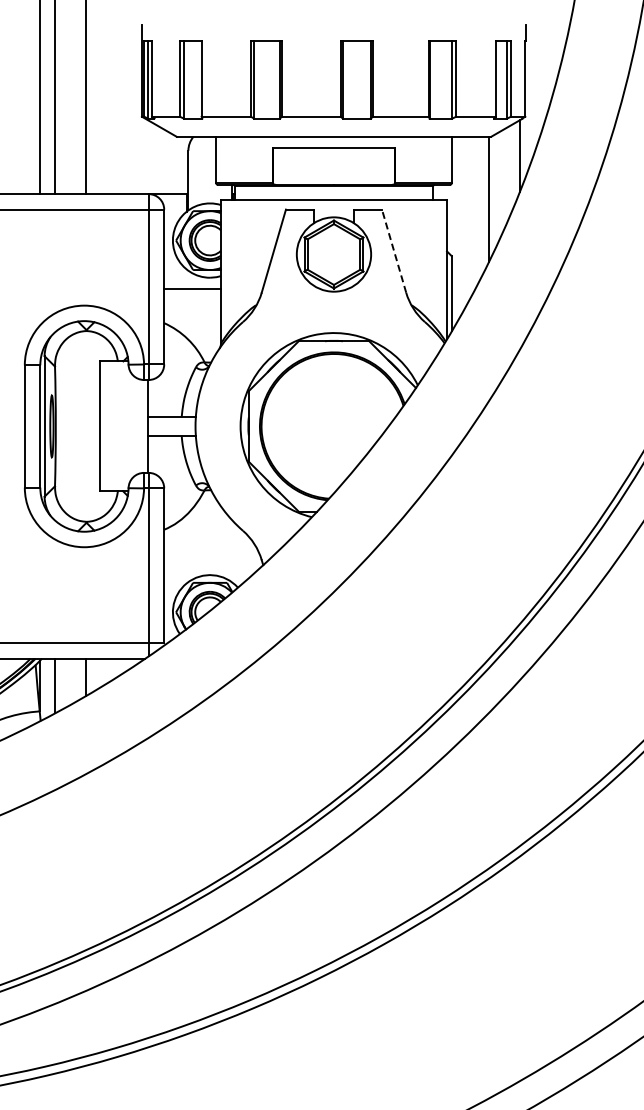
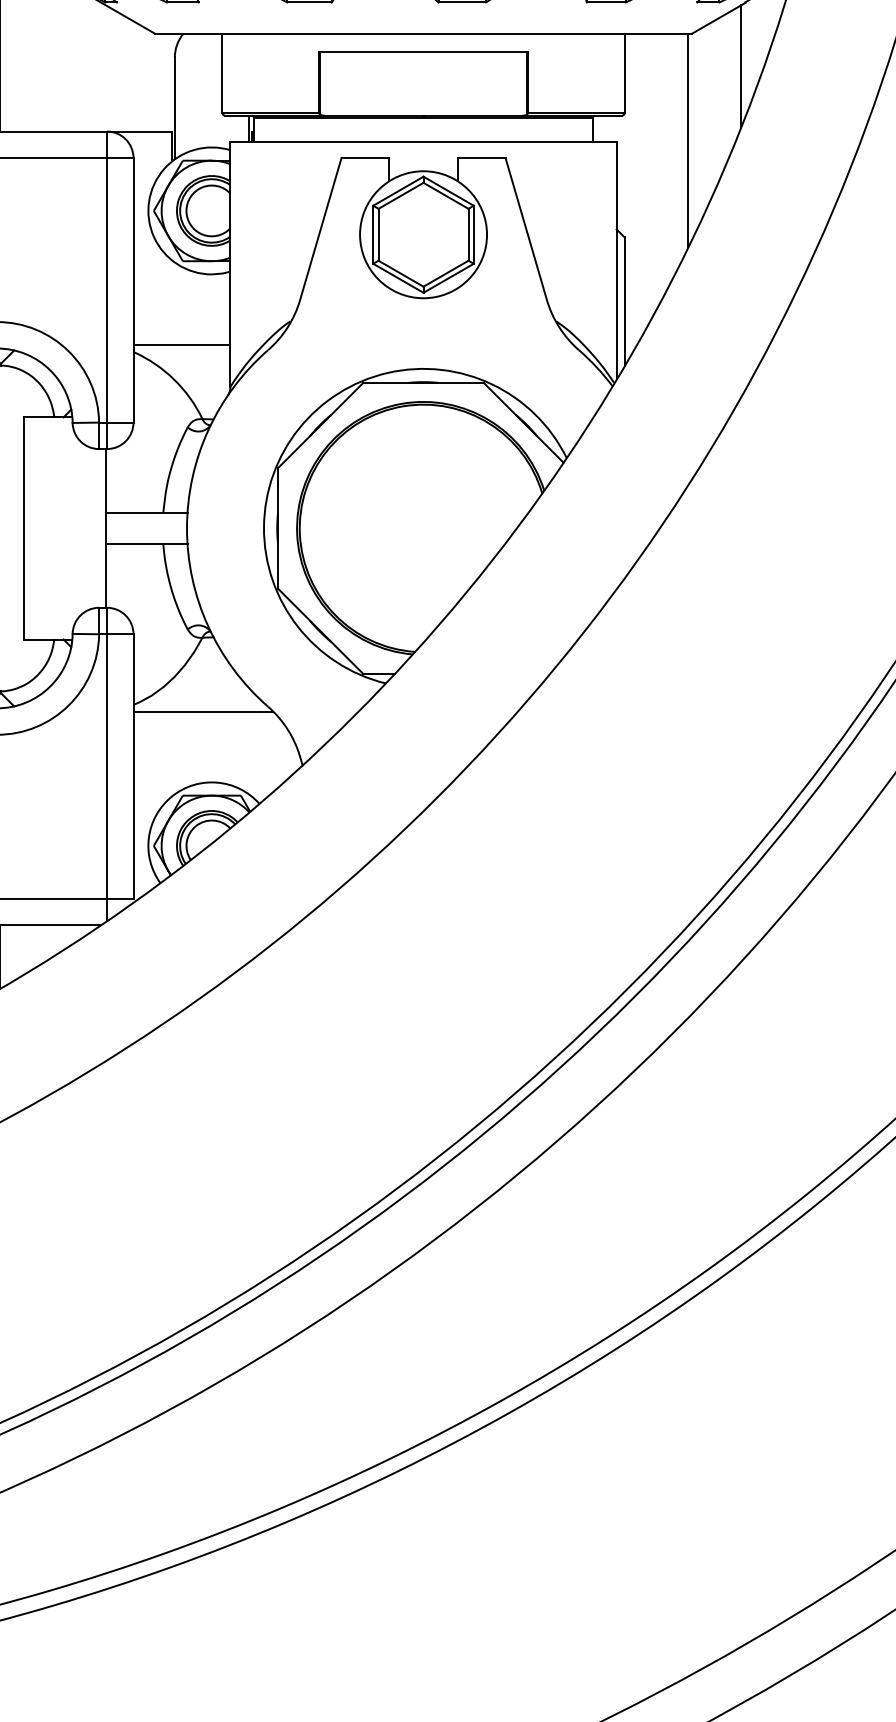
line: (393, 250) -> (525, 227), dashed -> solid
line: (192, 289) -> (181, 345), moved
line: (205, 533) -> (204, 711), added

